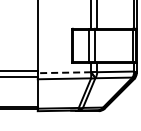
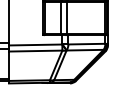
line: (64, 72) -> (35, 44), dashed -> solid

